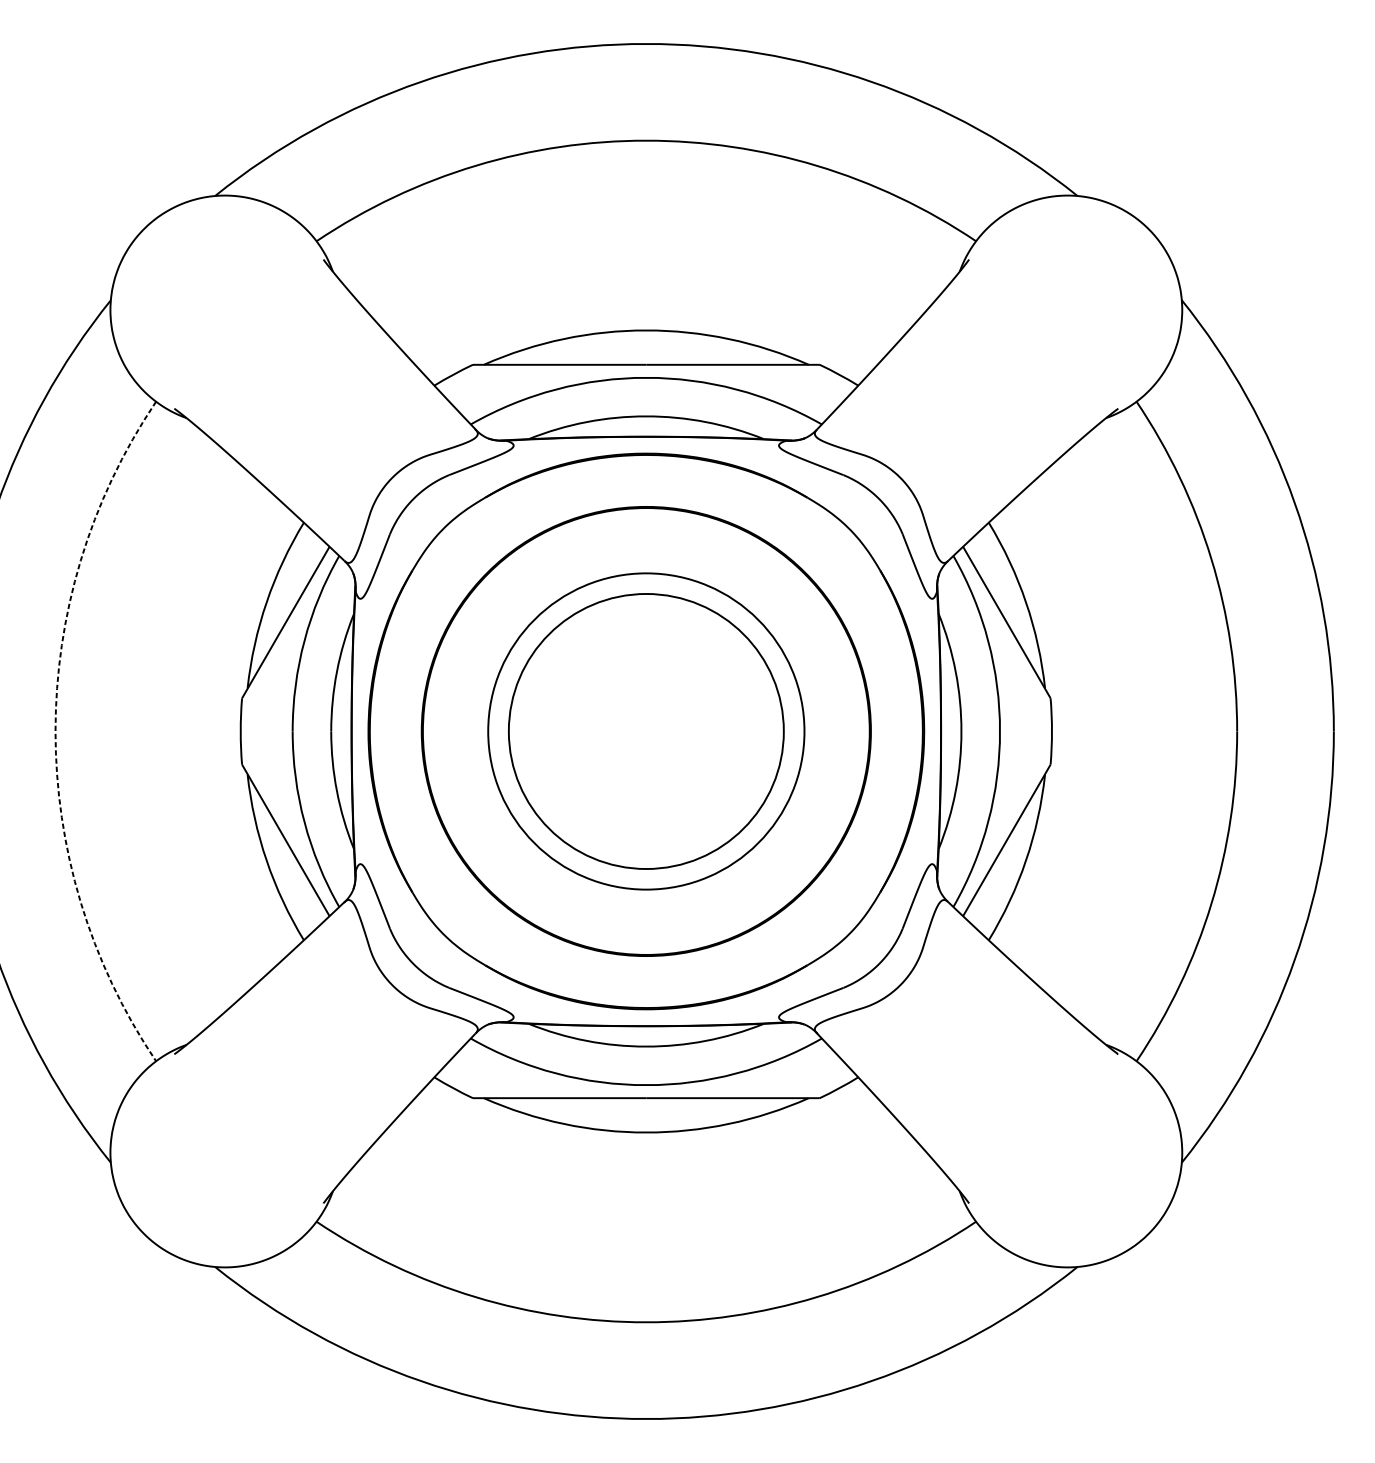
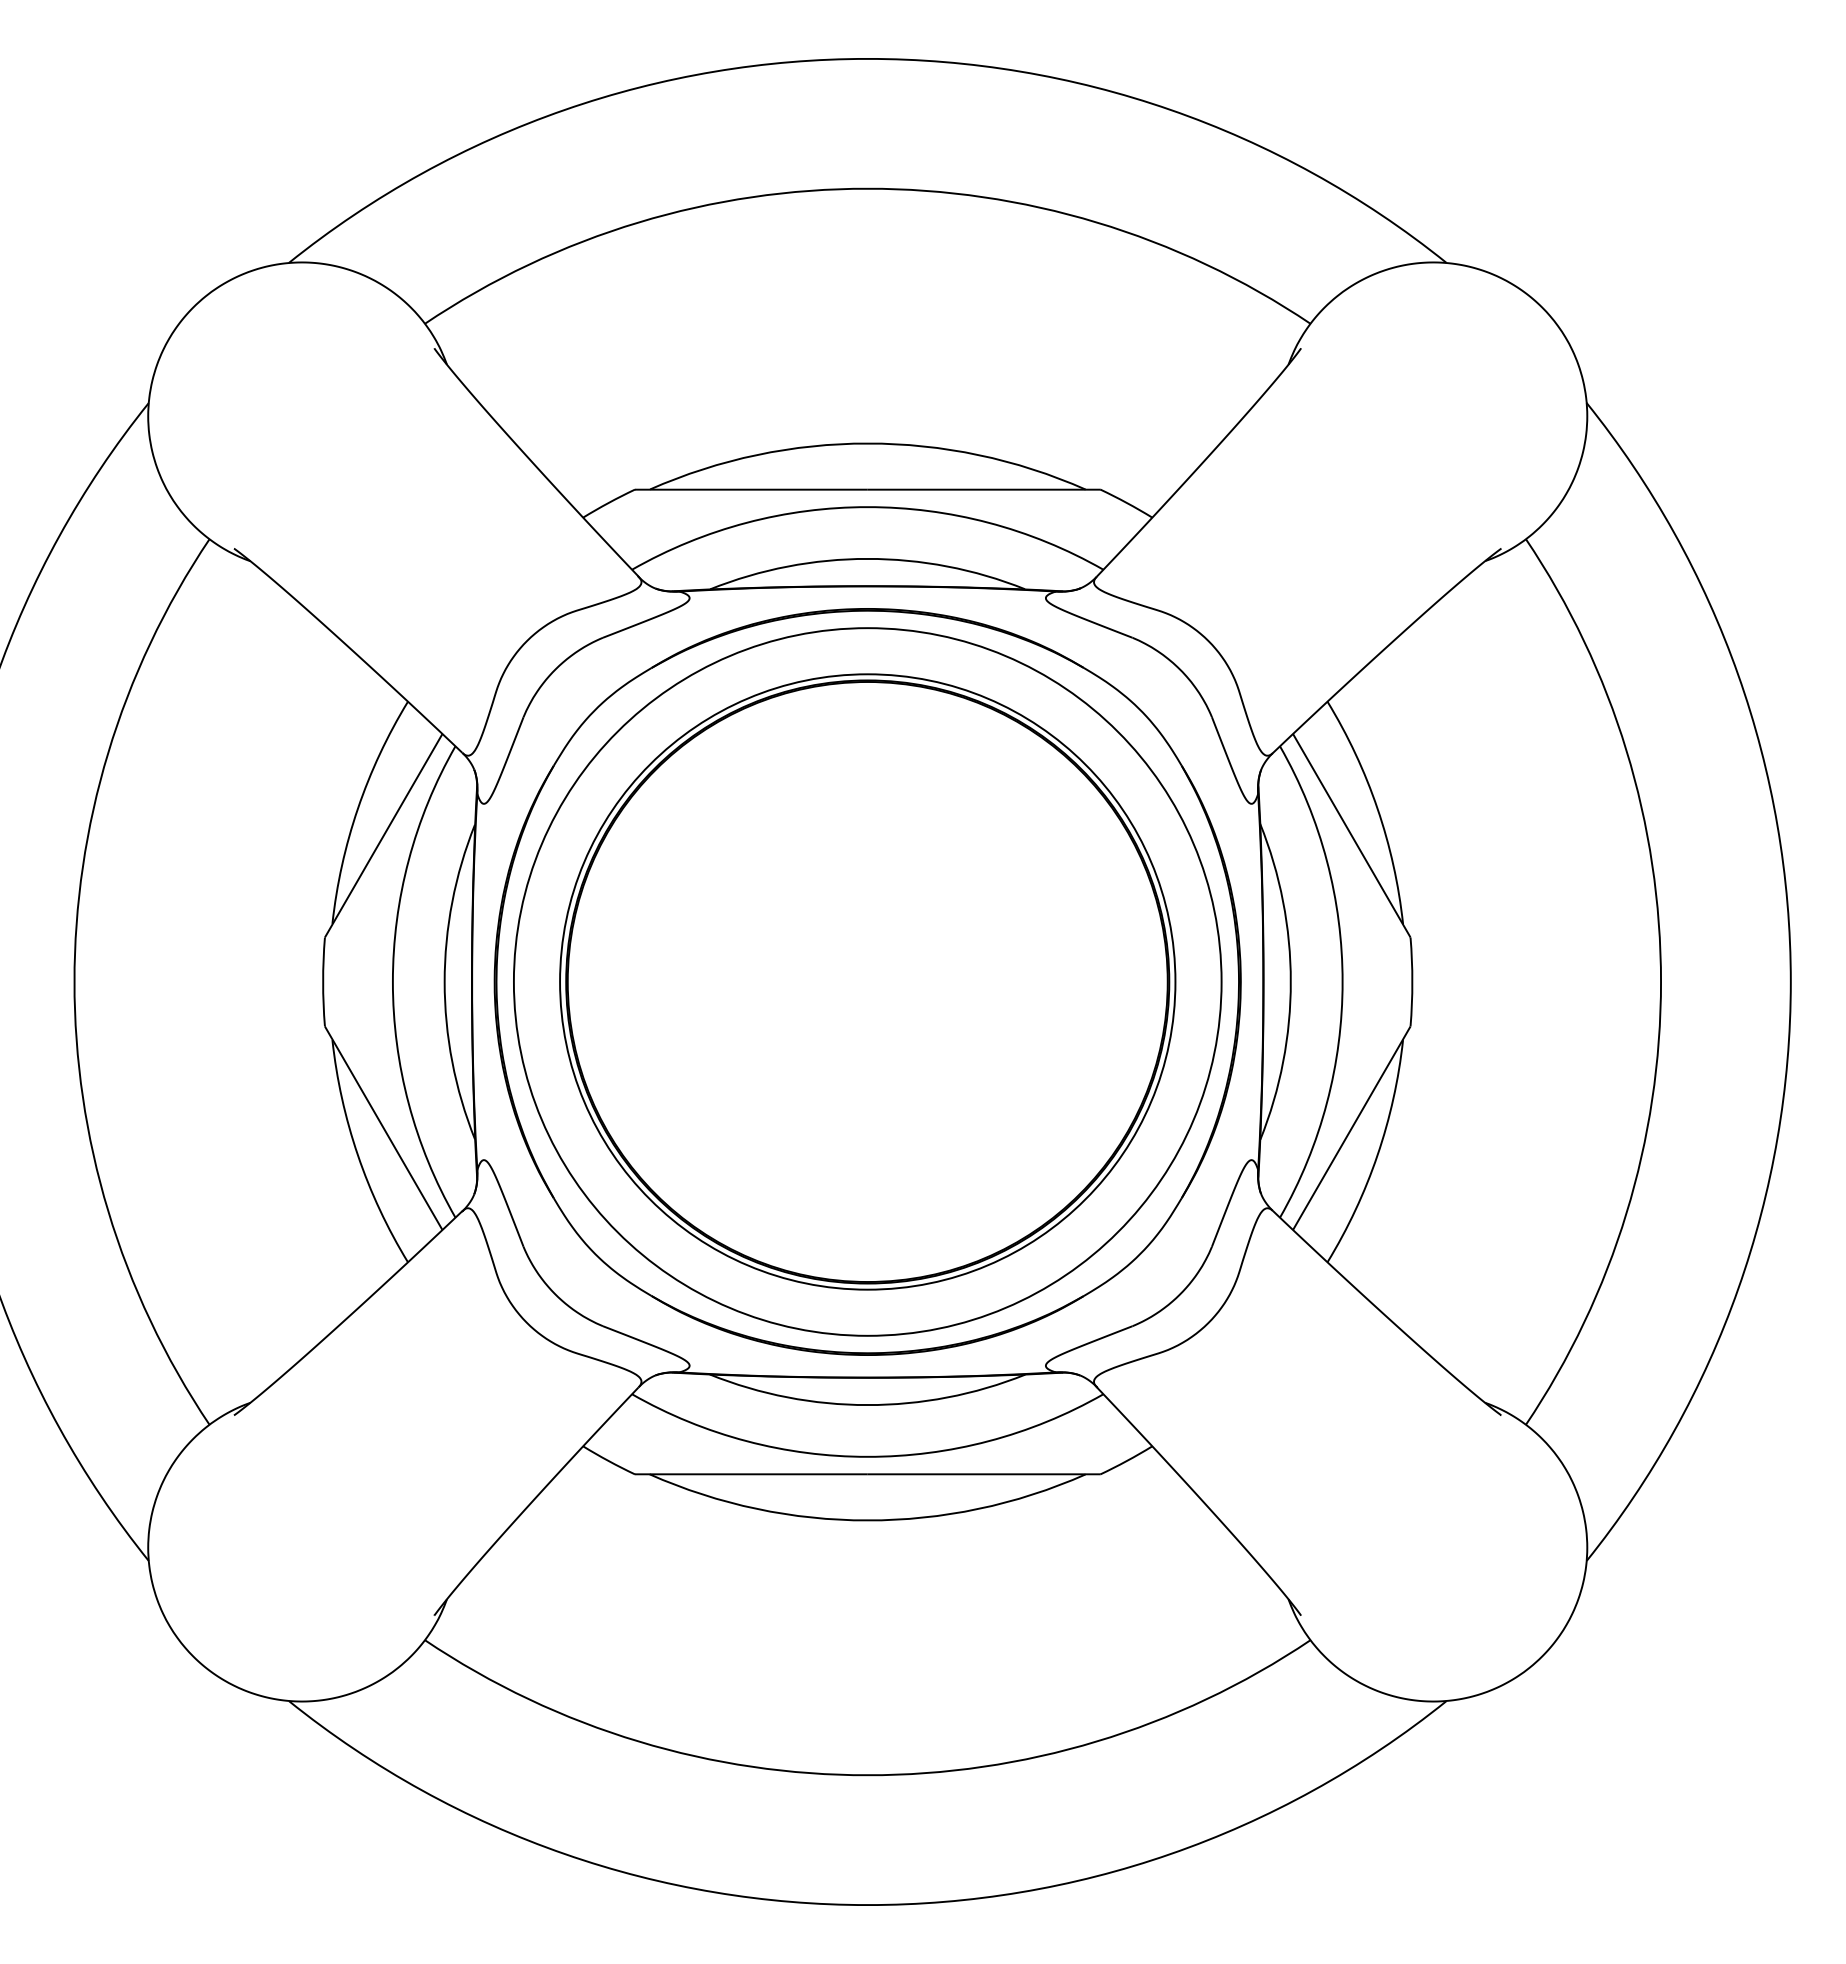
arc: (55, 731) -> (74, 982), dashed -> solid
circle: (646, 731) -> (867, 981), size x1.67
circle: (646, 731) -> (867, 981), size x1.67

